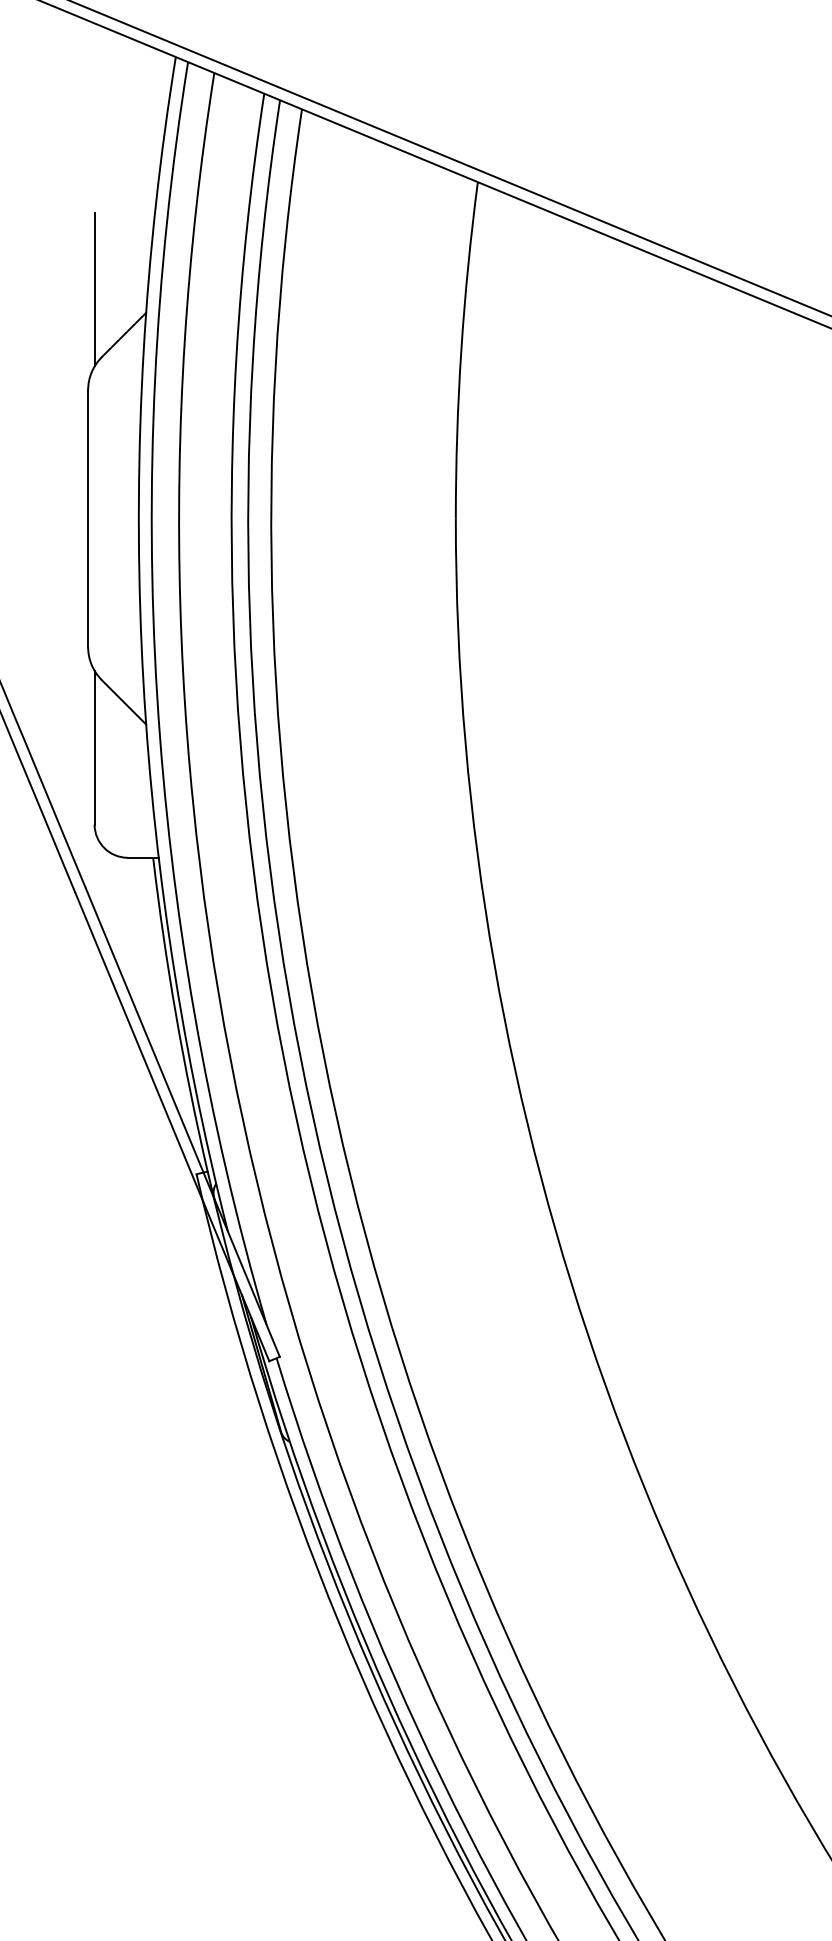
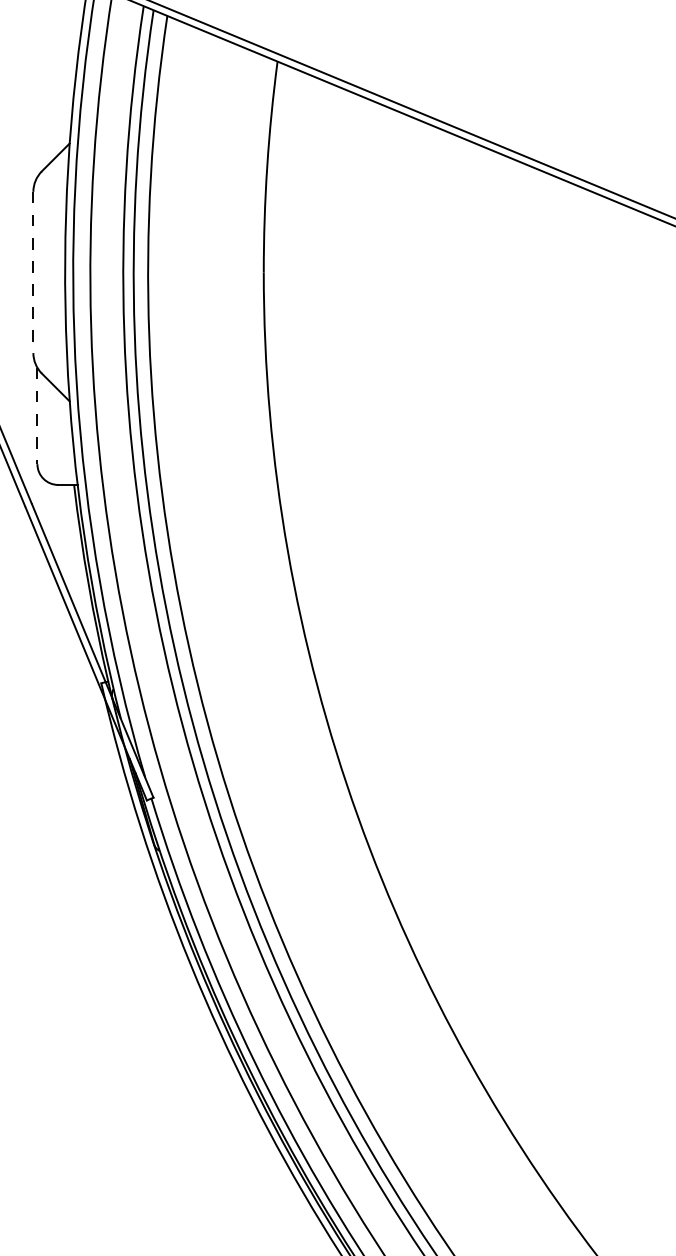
line: (94, 288) -> (37, 128), removed
line: (88, 518) -> (33, 272), solid -> dashed
line: (94, 748) -> (37, 416), solid -> dashed

